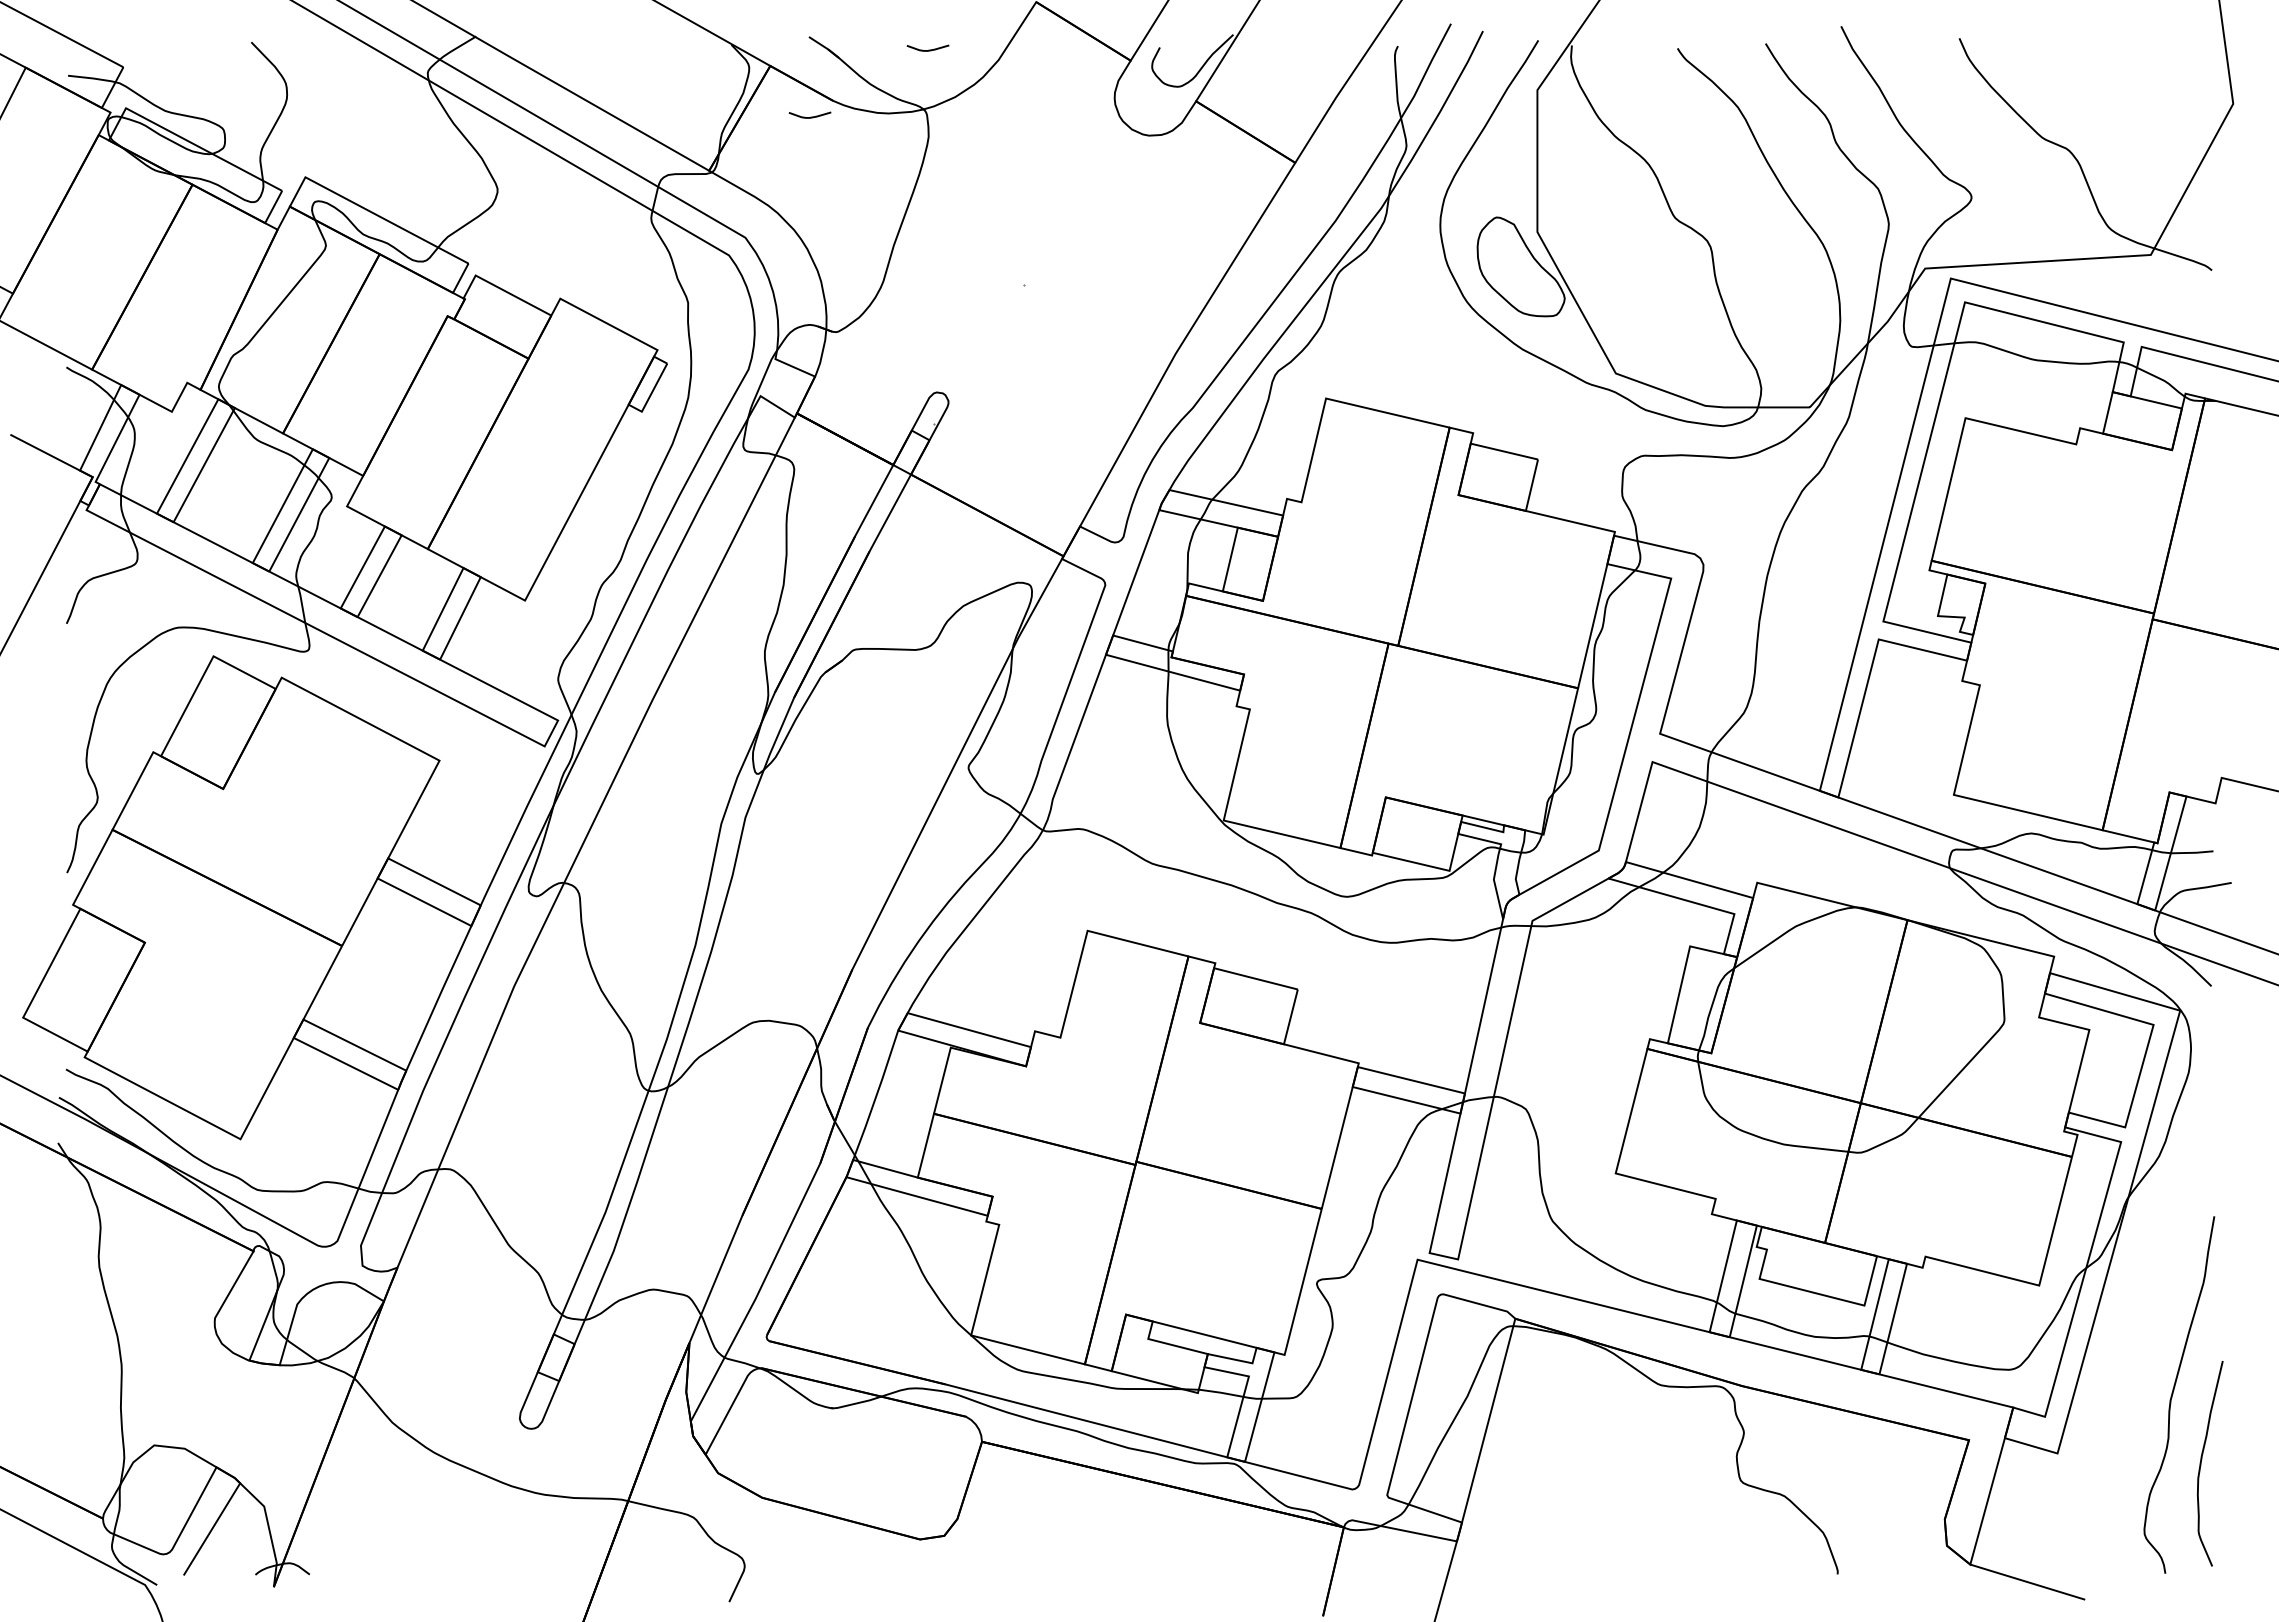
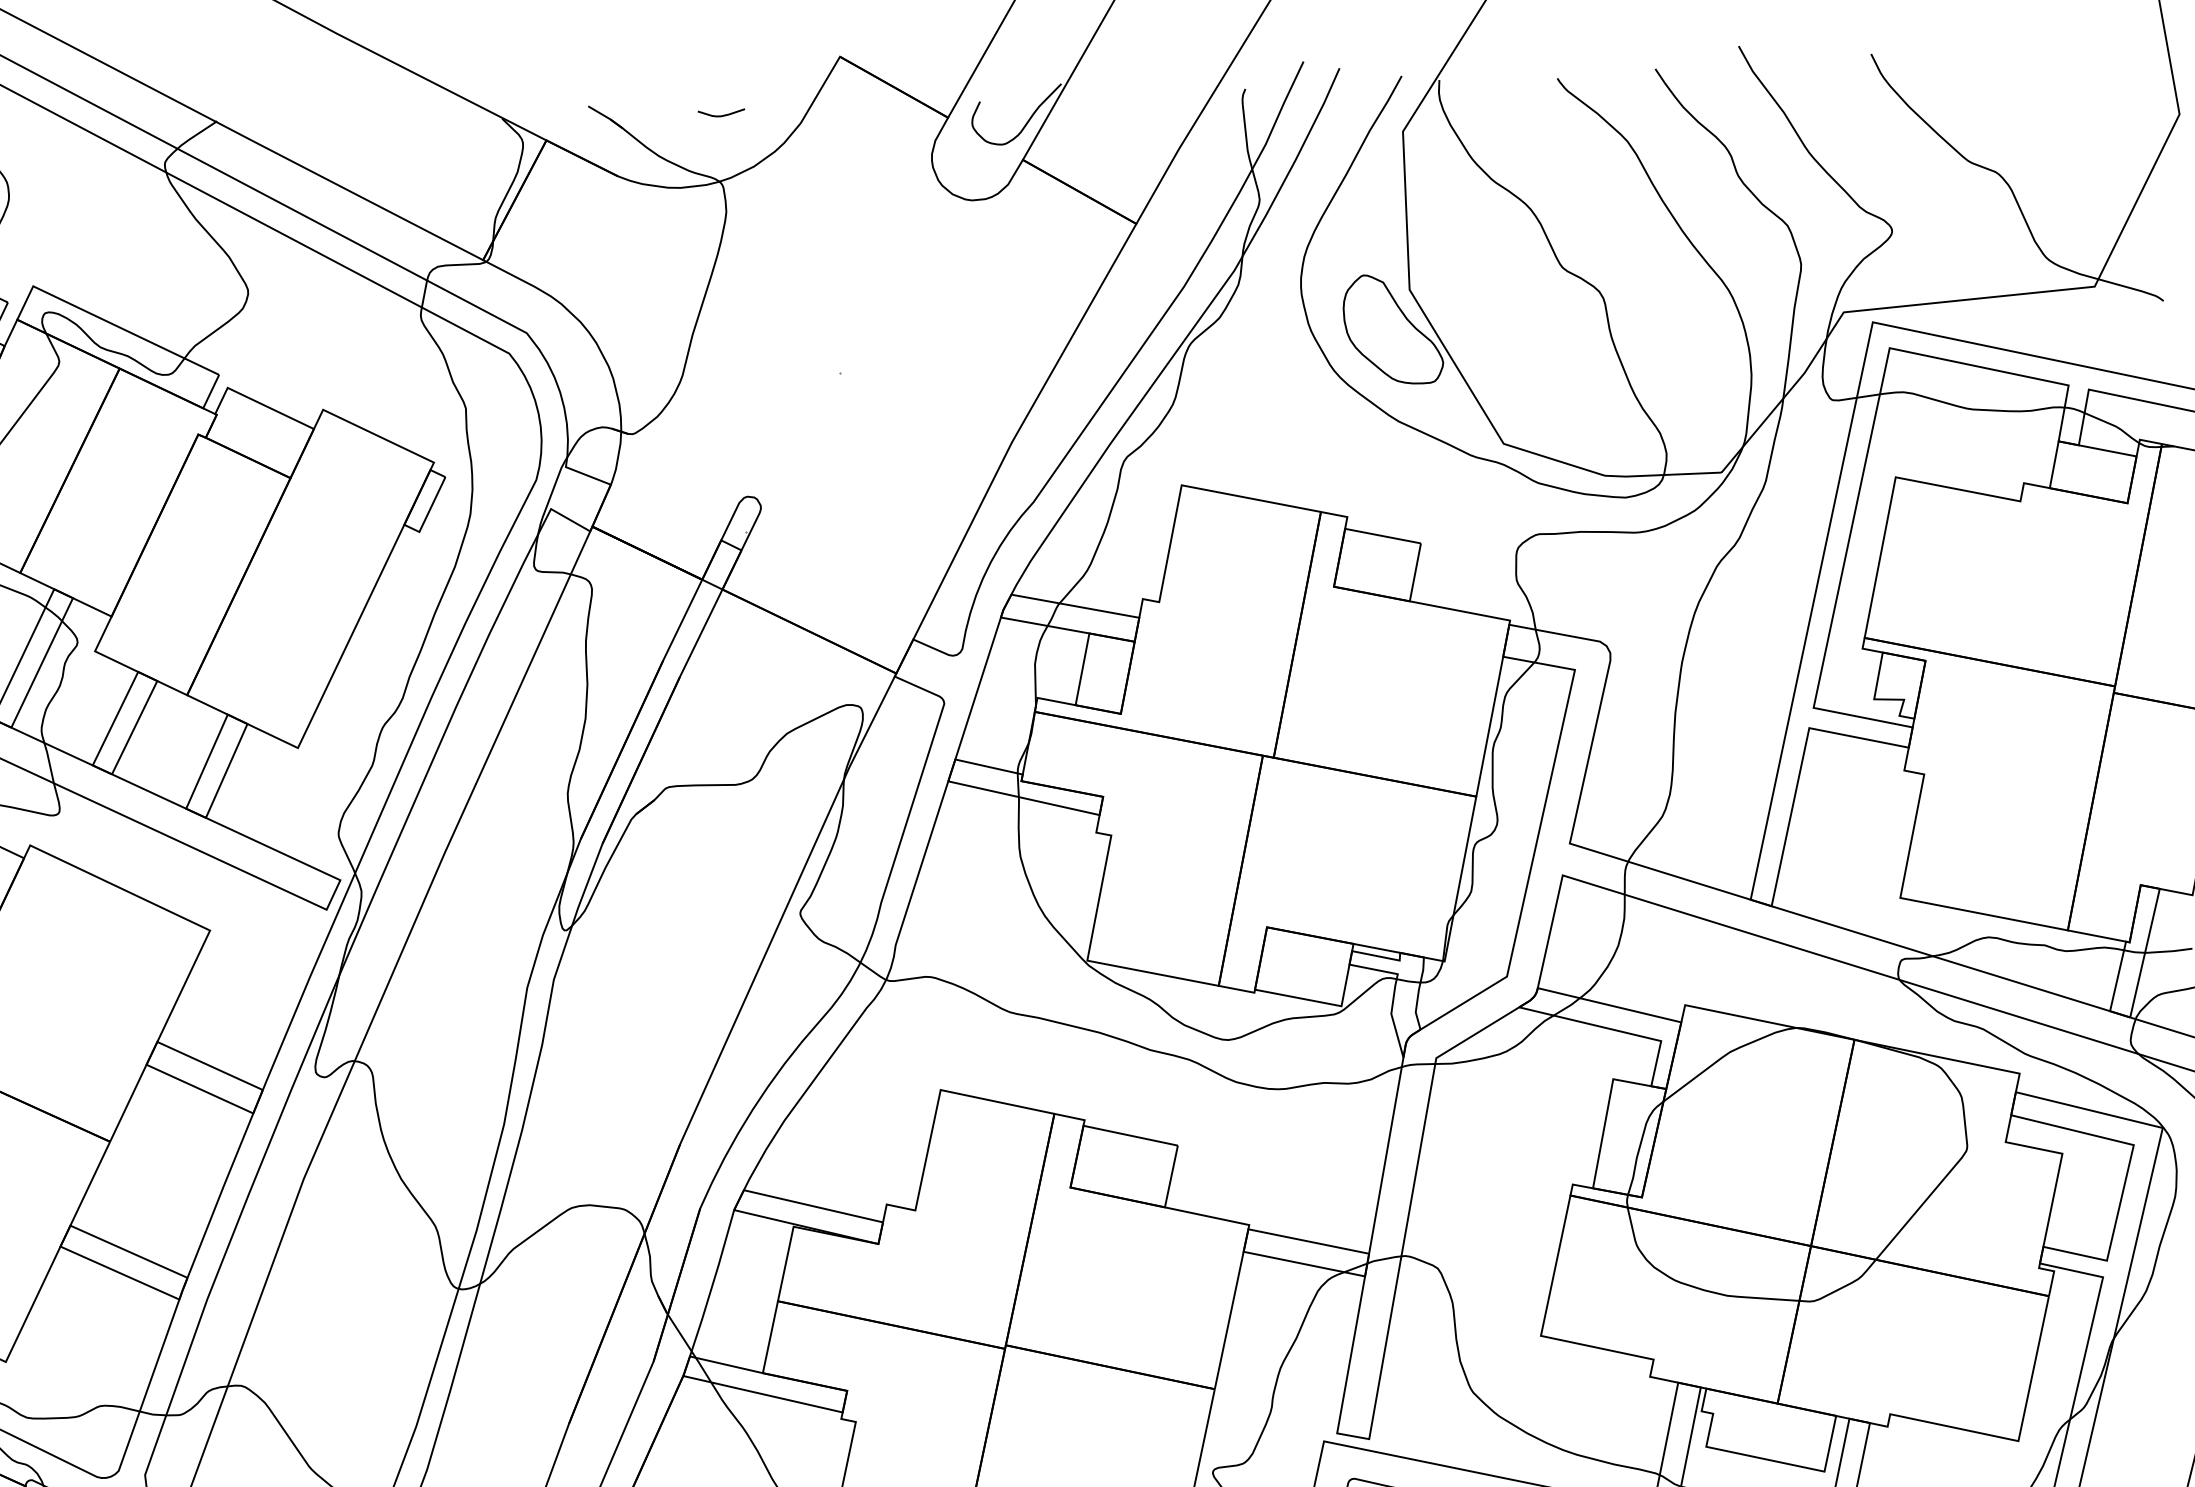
curve: (810, 116) -> (593, 194), removed

